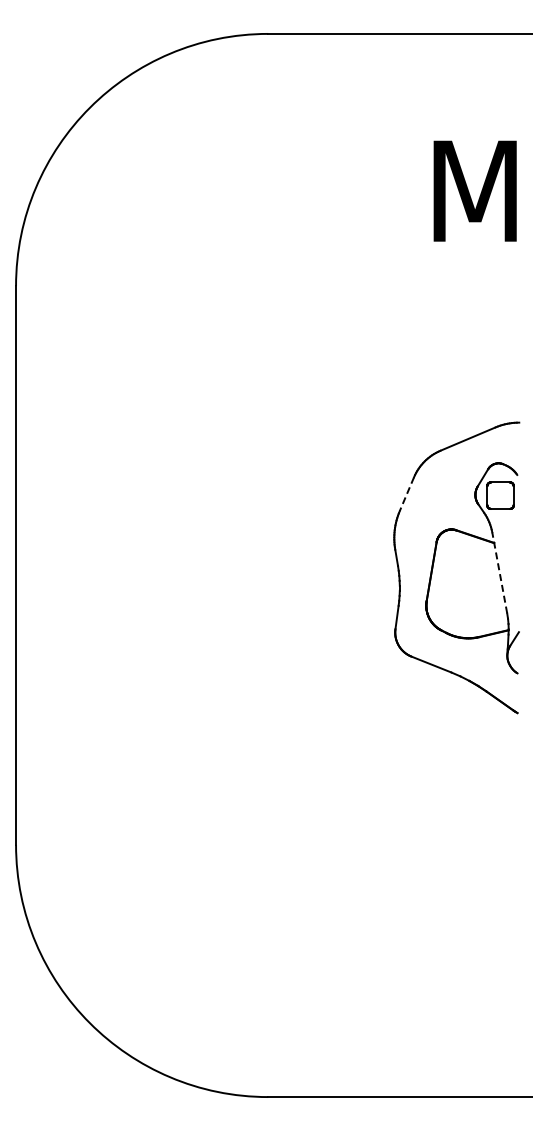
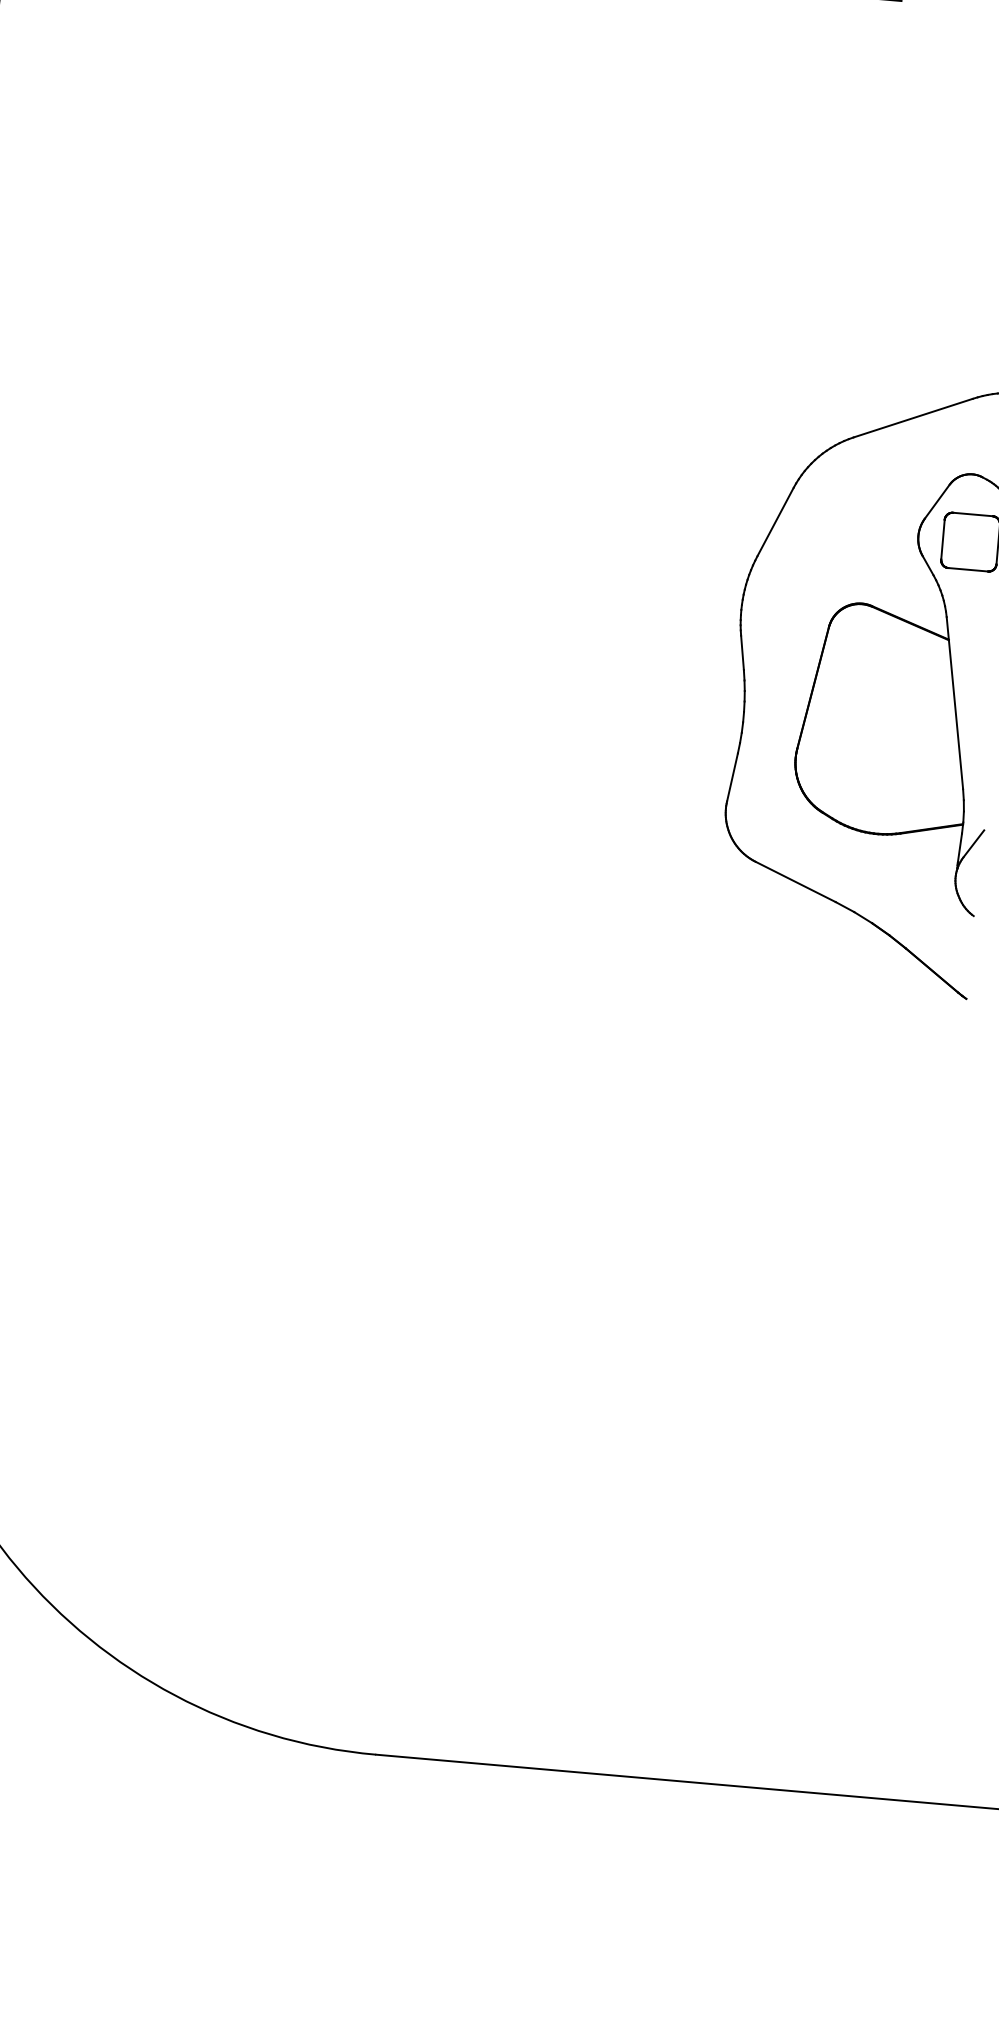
line: (406, 494) -> (774, 522), dashed -> solid
line: (499, 572) -> (954, 702), dashed -> solid

